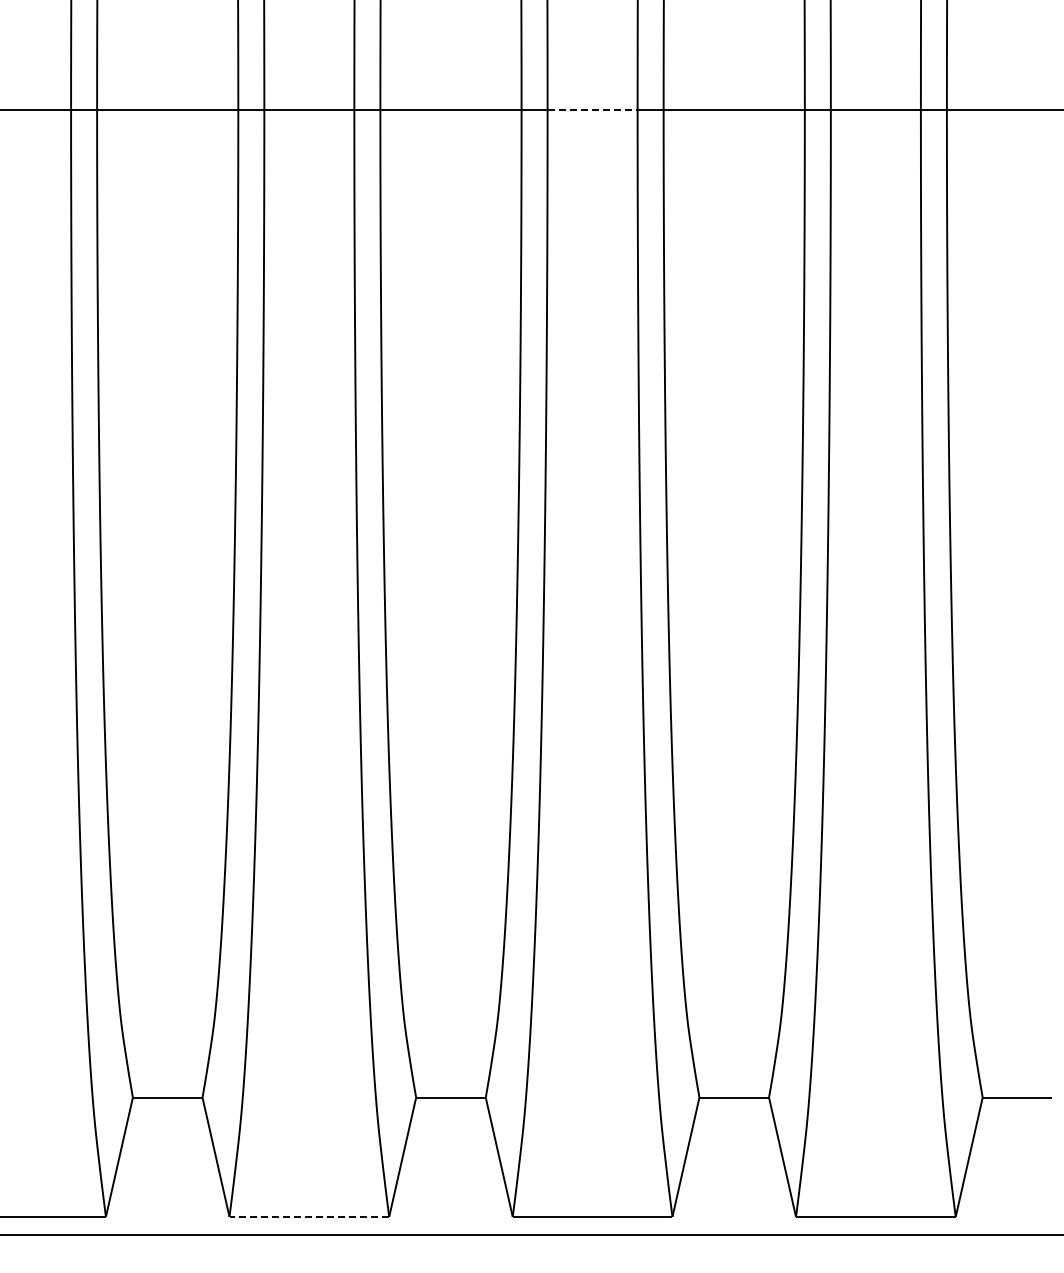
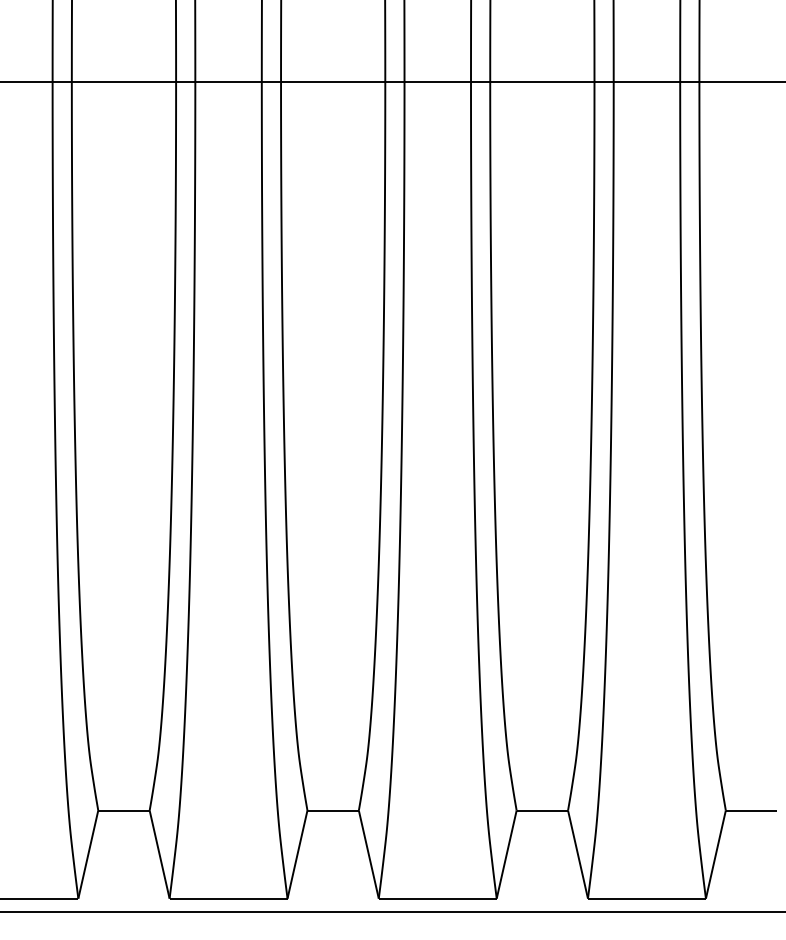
line: (593, 110) -> (438, 81), dashed -> solid
line: (310, 1216) -> (229, 898), dashed -> solid

